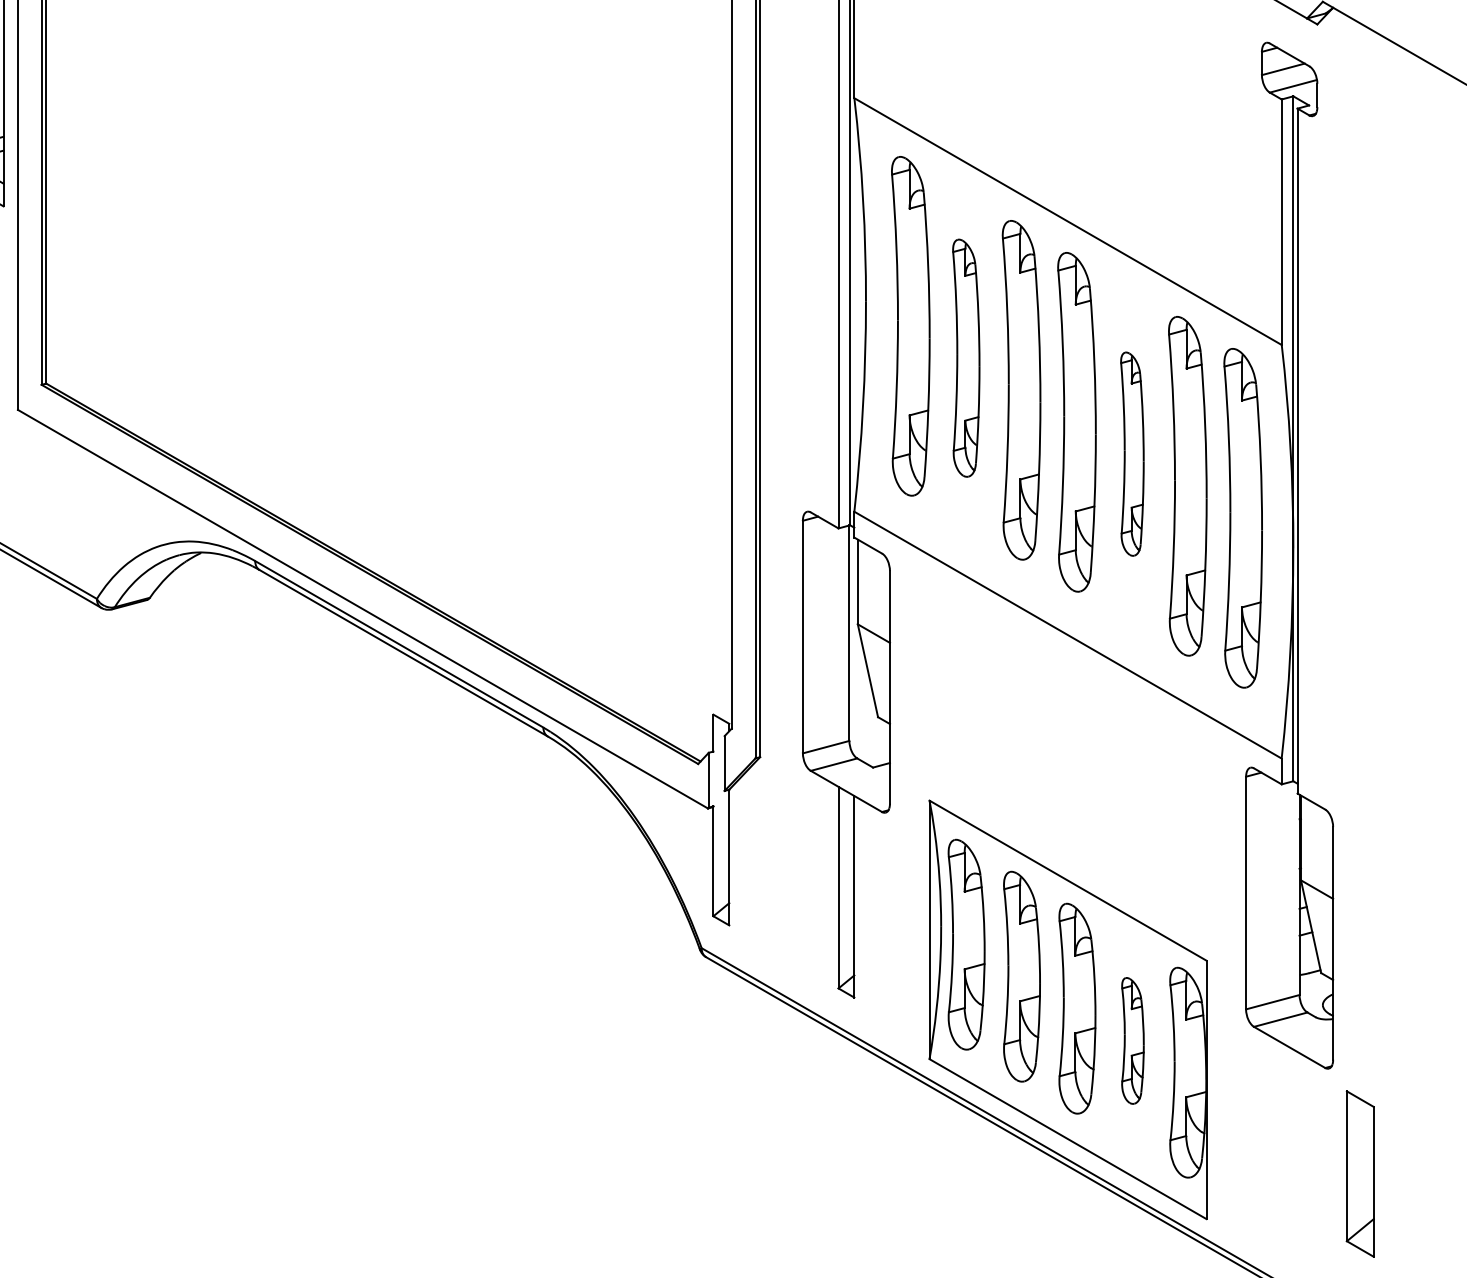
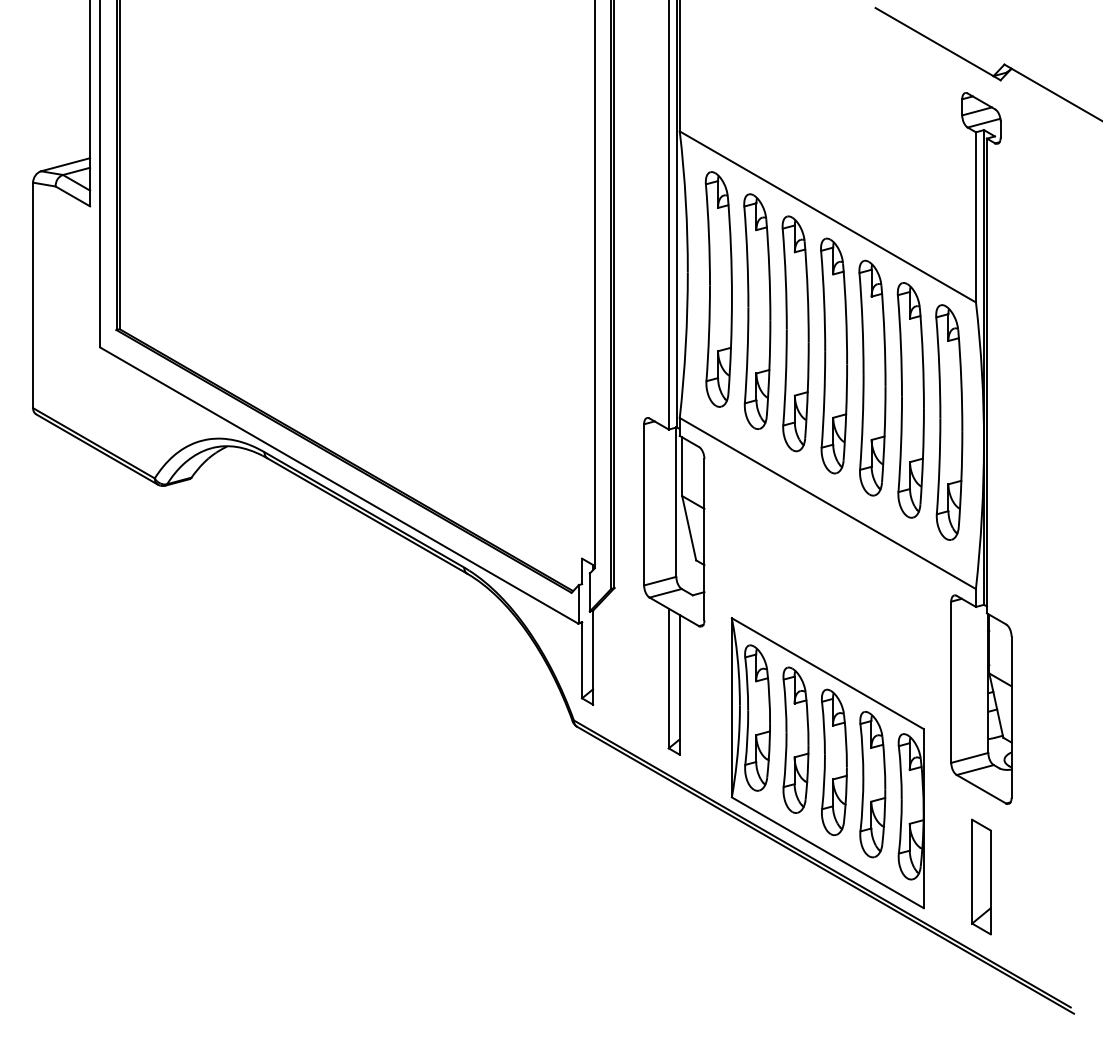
part: (966, 358) -> (757, 311), size x1.43
part: (1132, 453) -> (872, 377), size x1.67
part: (1132, 1040) -> (872, 784), size x1.67
part: (1360, 1173) -> (981, 876), moved

